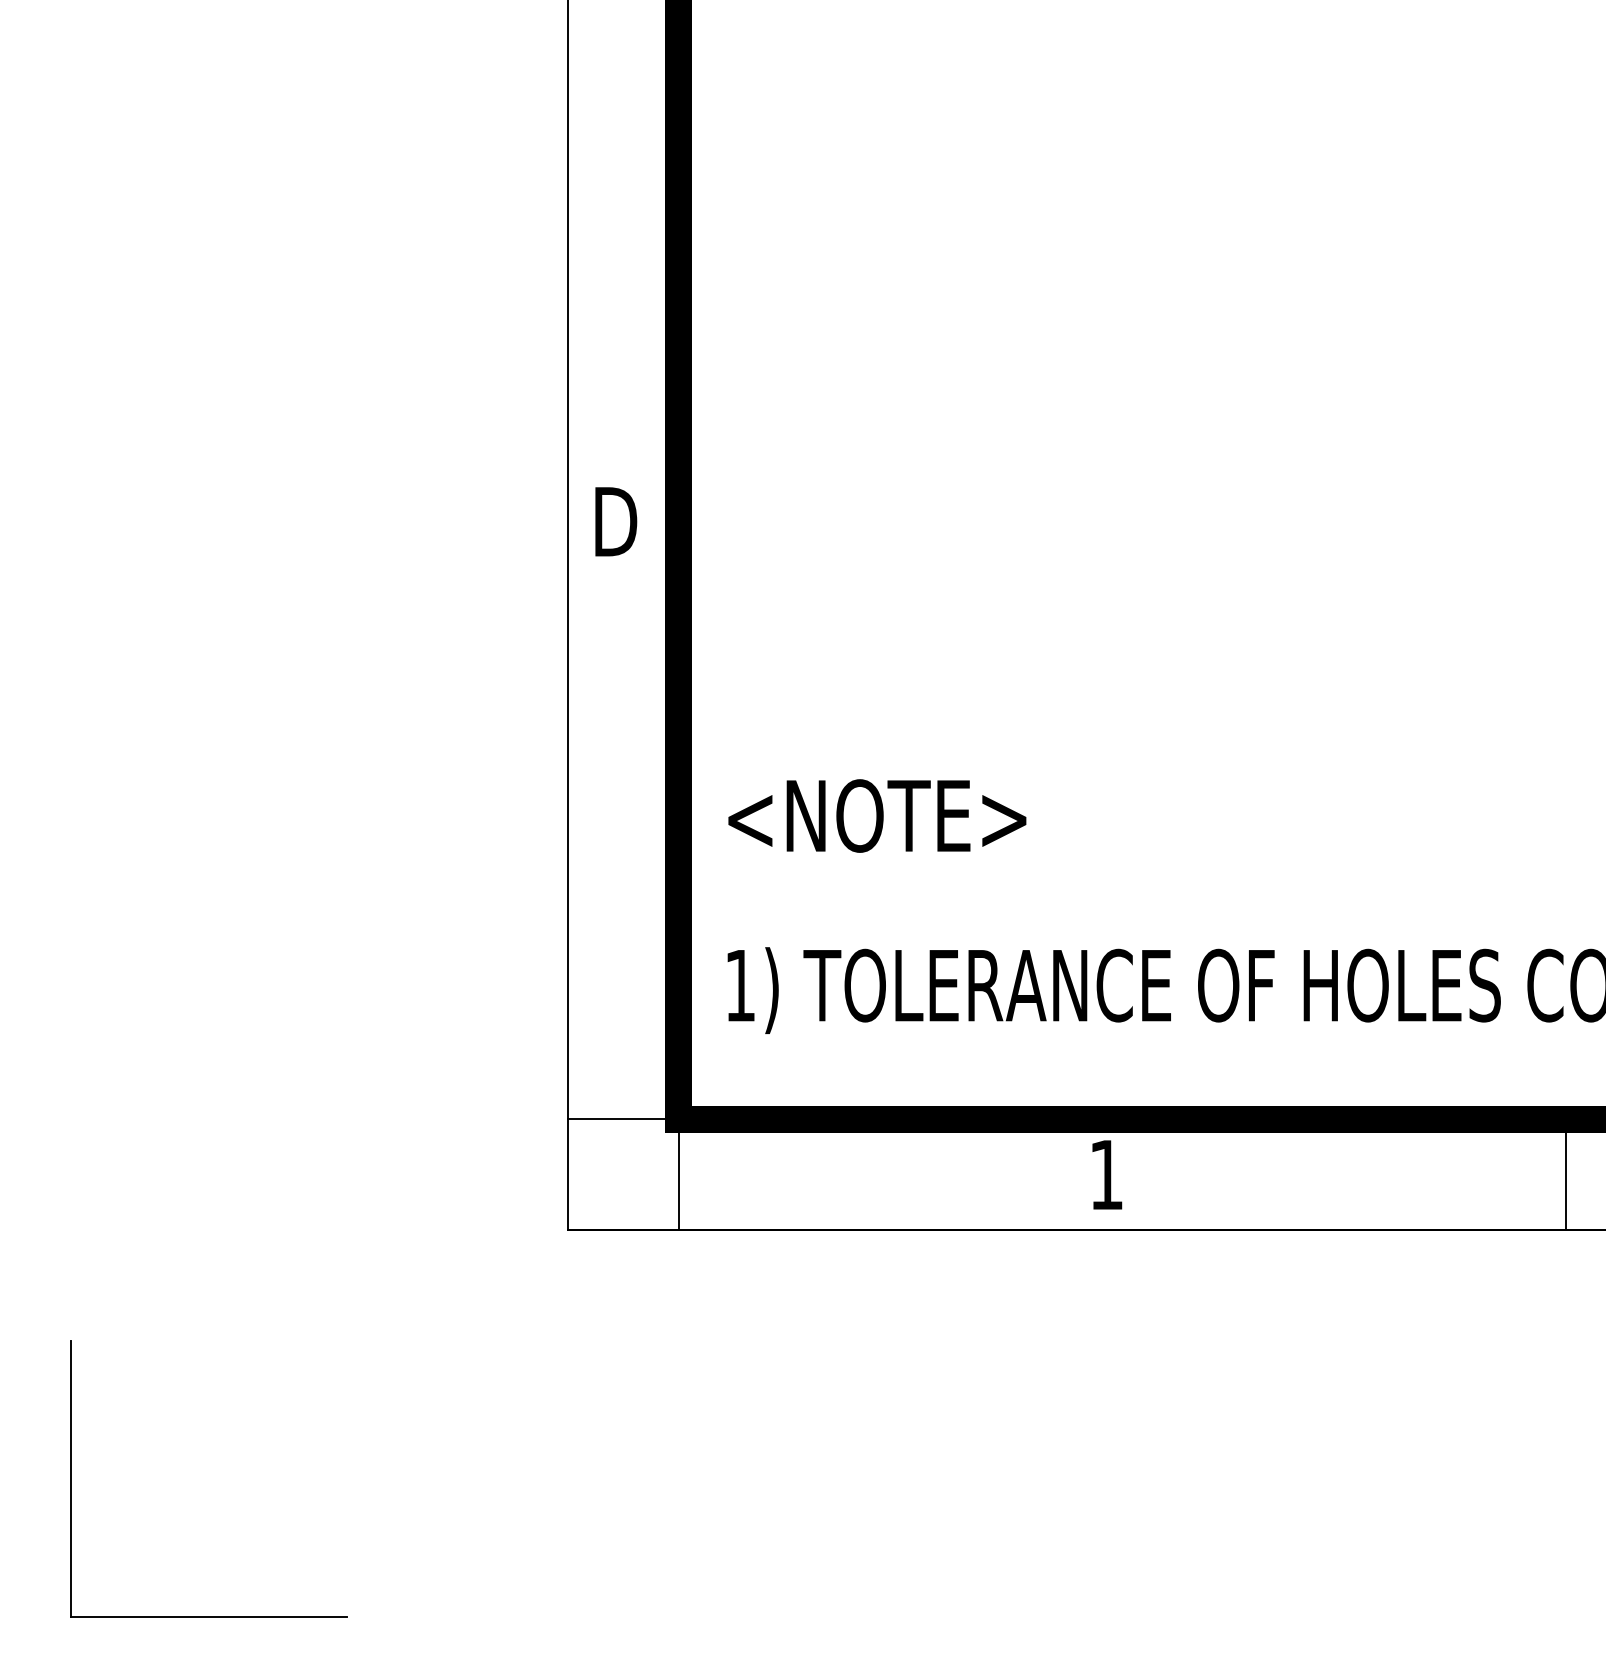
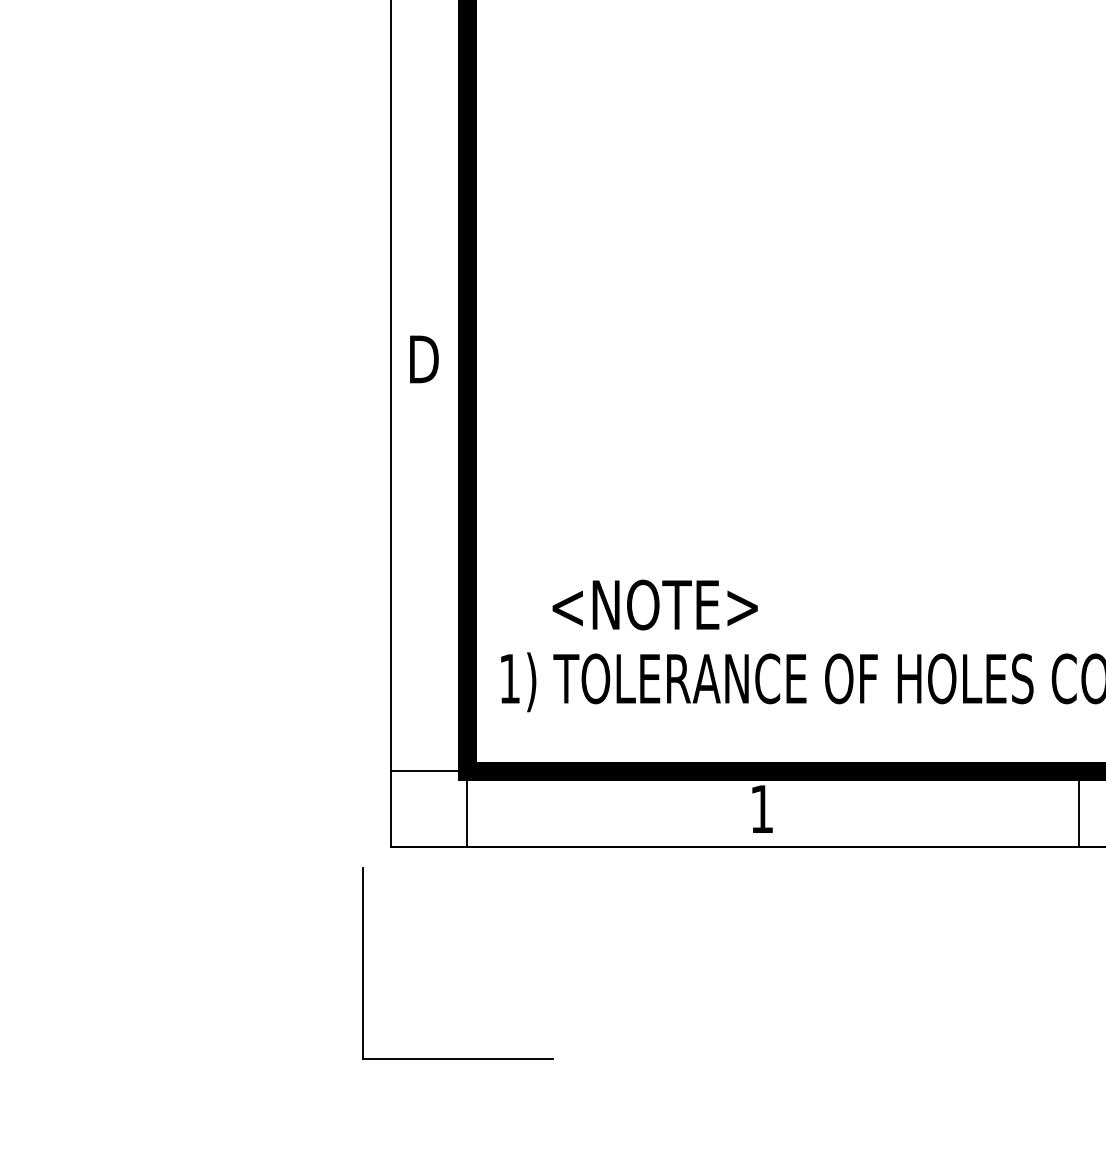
text: (876, 815) -> (654, 604), moved
part: (71, 1478) -> (363, 963), moved

